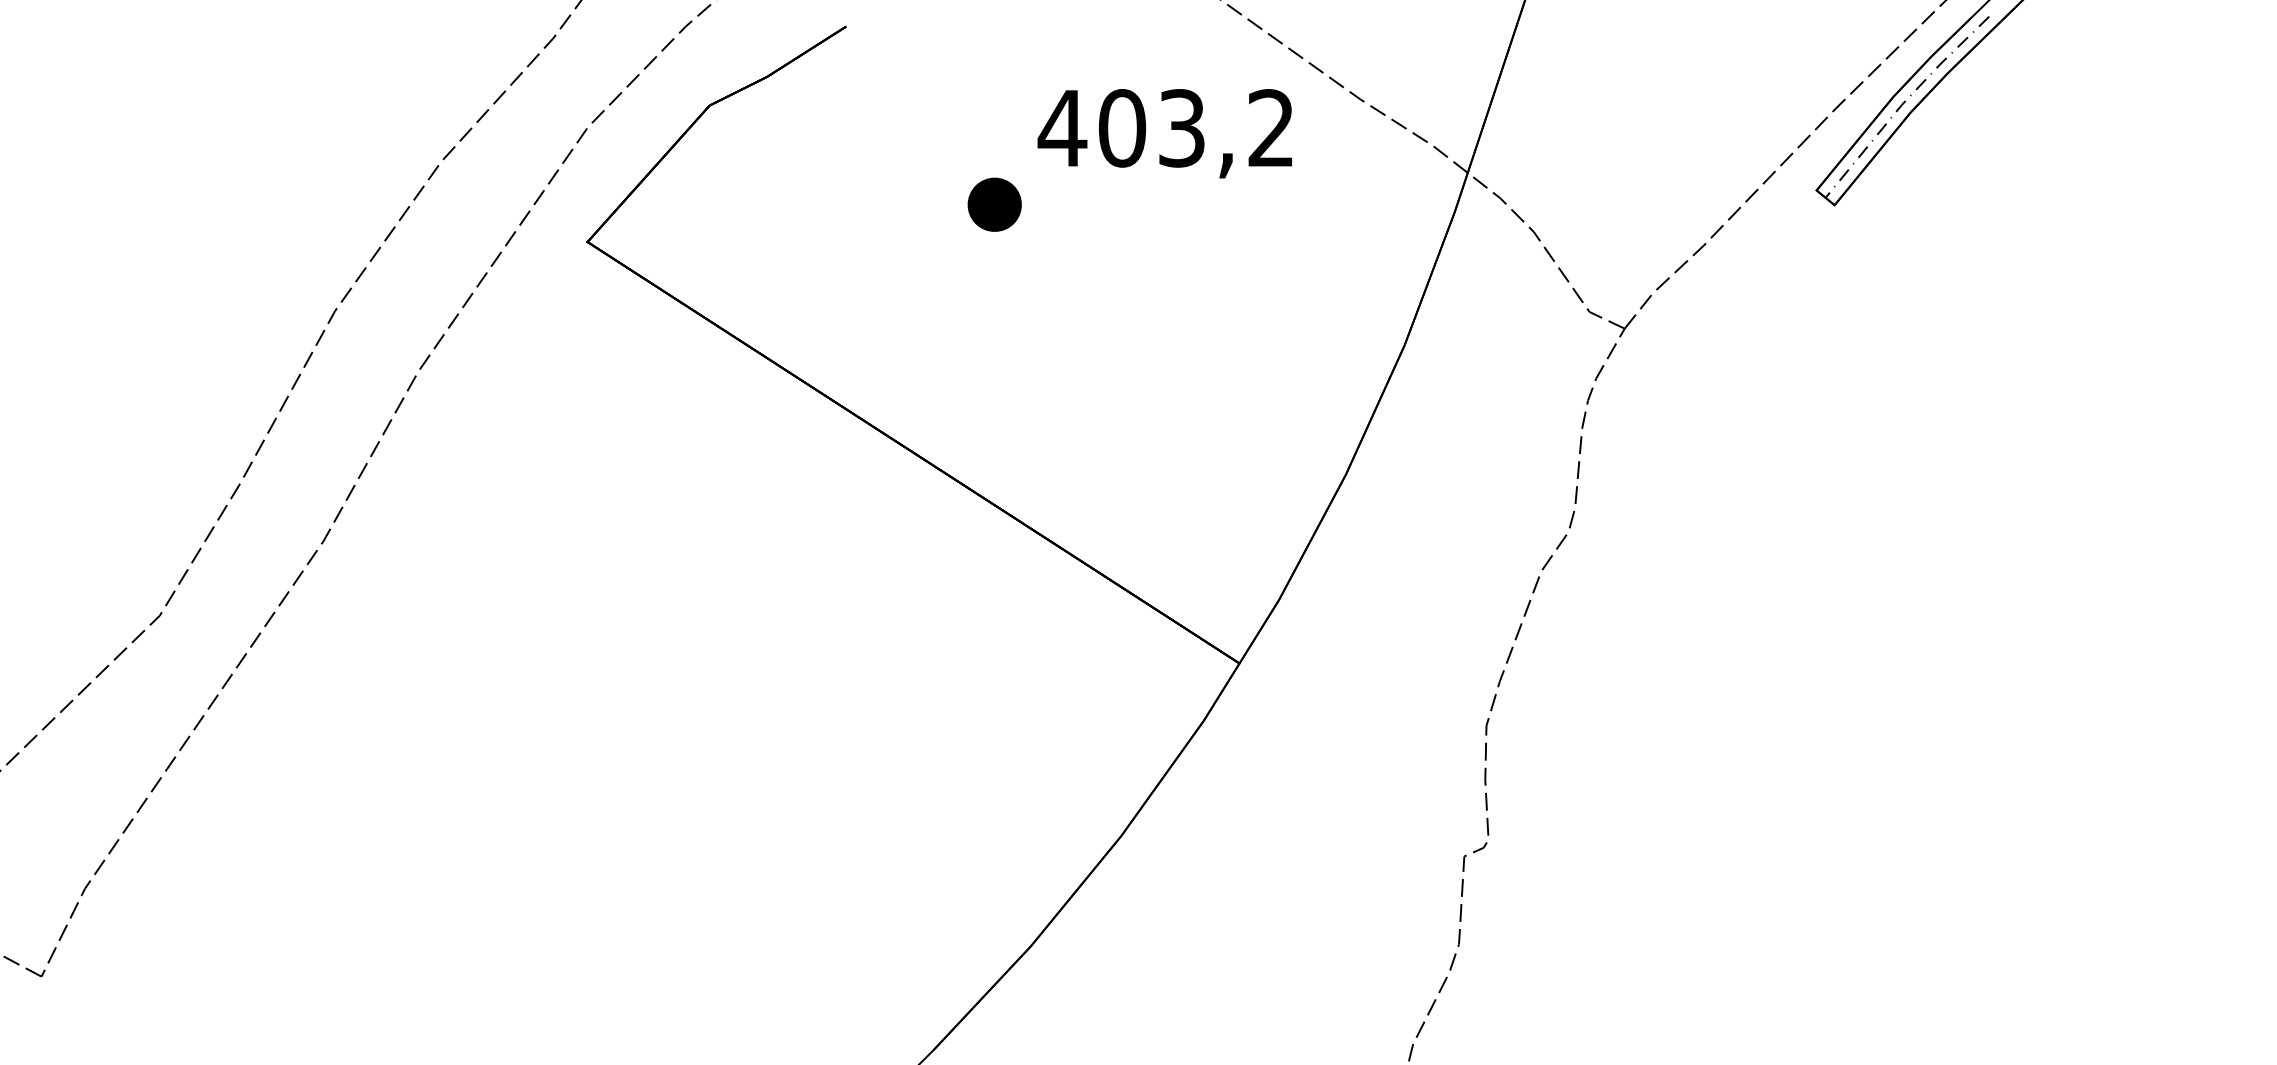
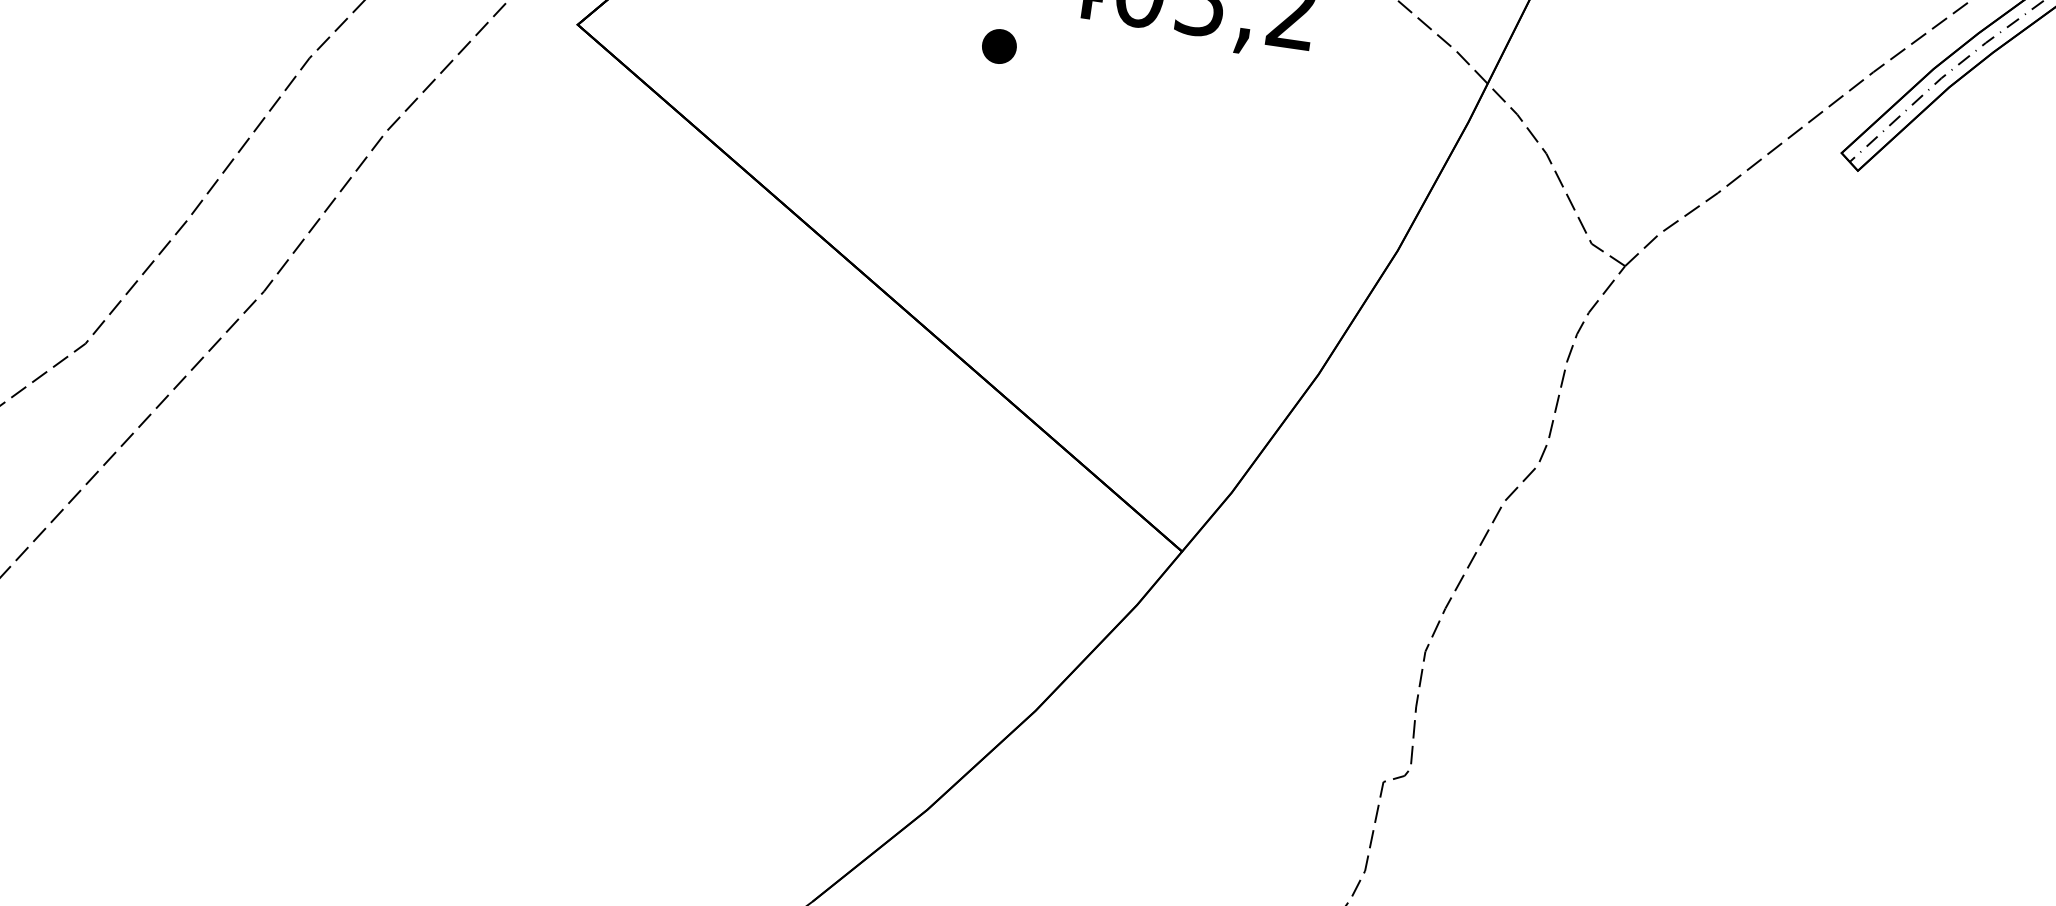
part: (994, 204) -> (999, 46), size x0.62

